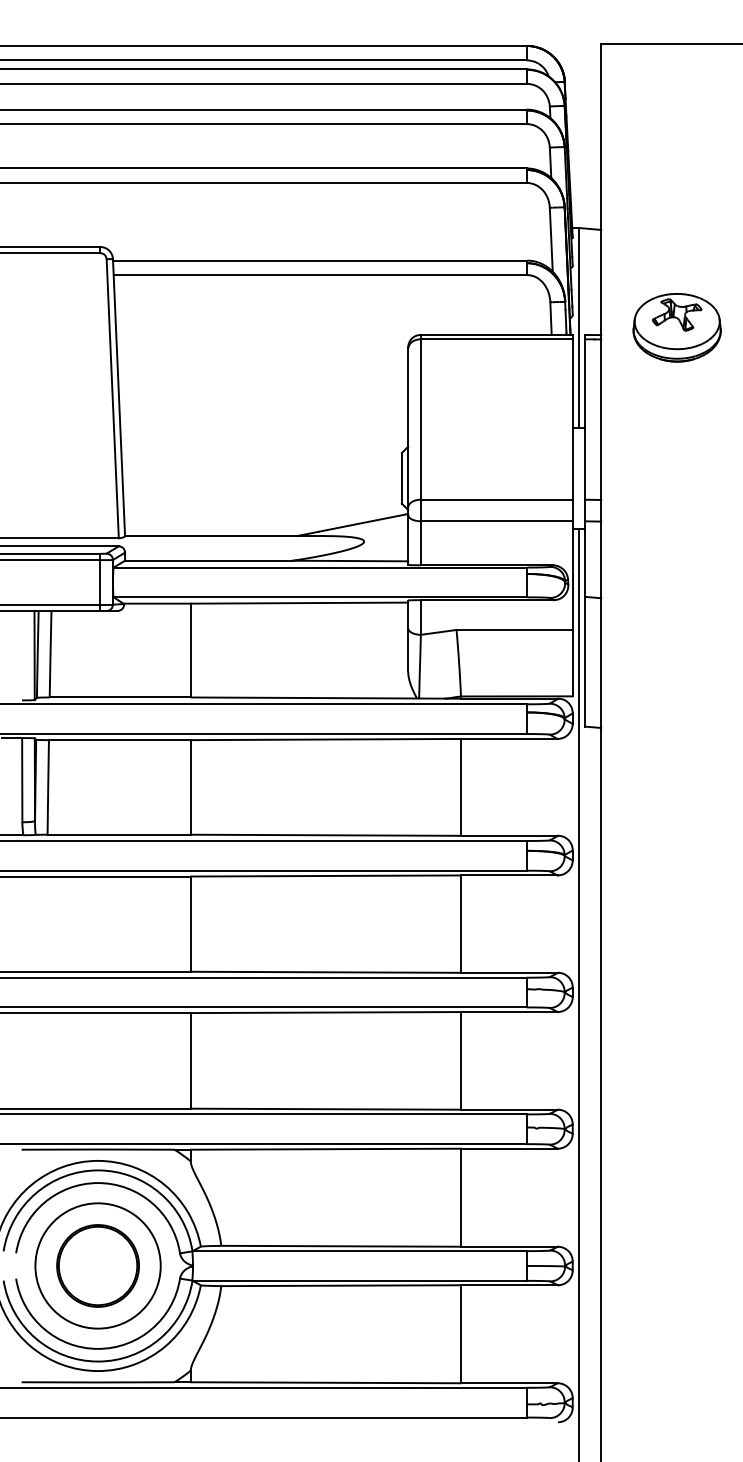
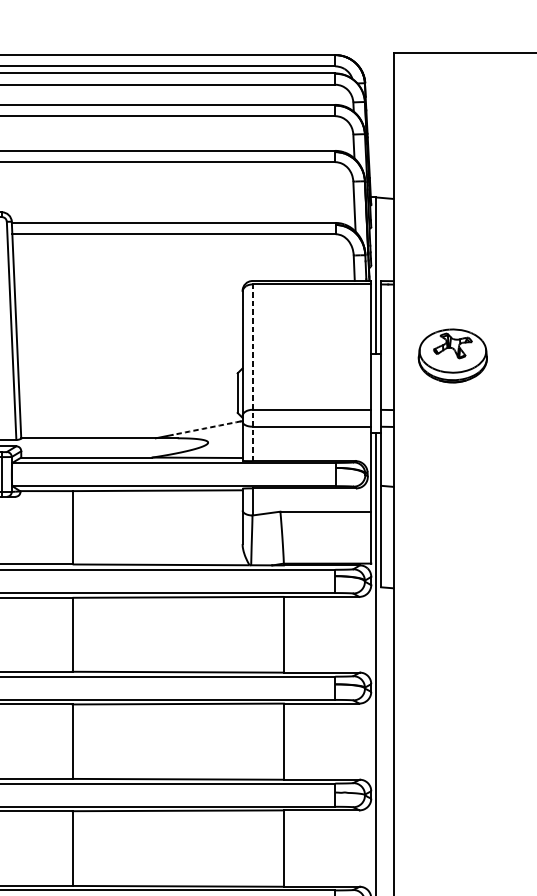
part: (676, 327) -> (452, 355), moved
line: (420, 449) -> (252, 370), solid -> dashed
arc: (362, 523) -> (206, 428), solid -> dashed

